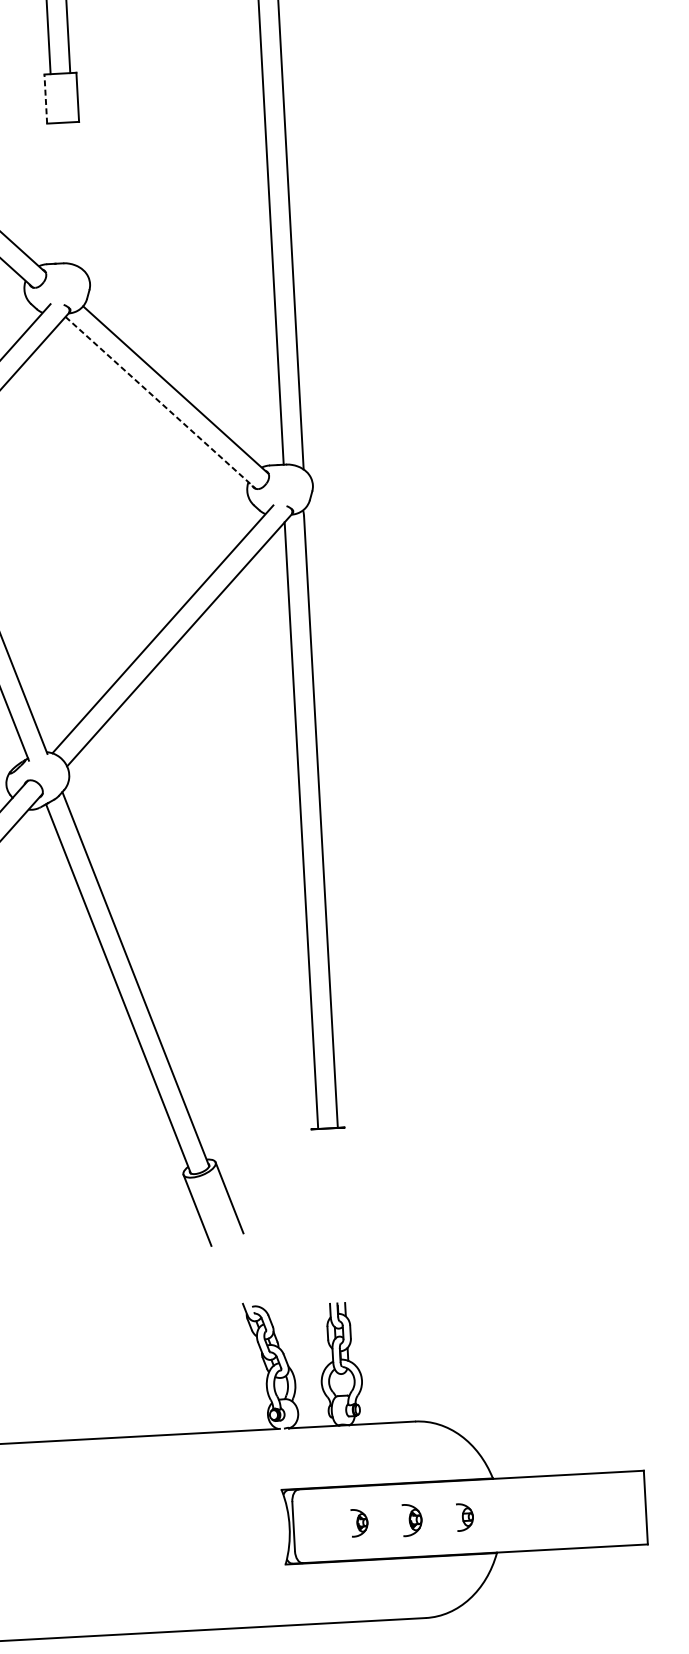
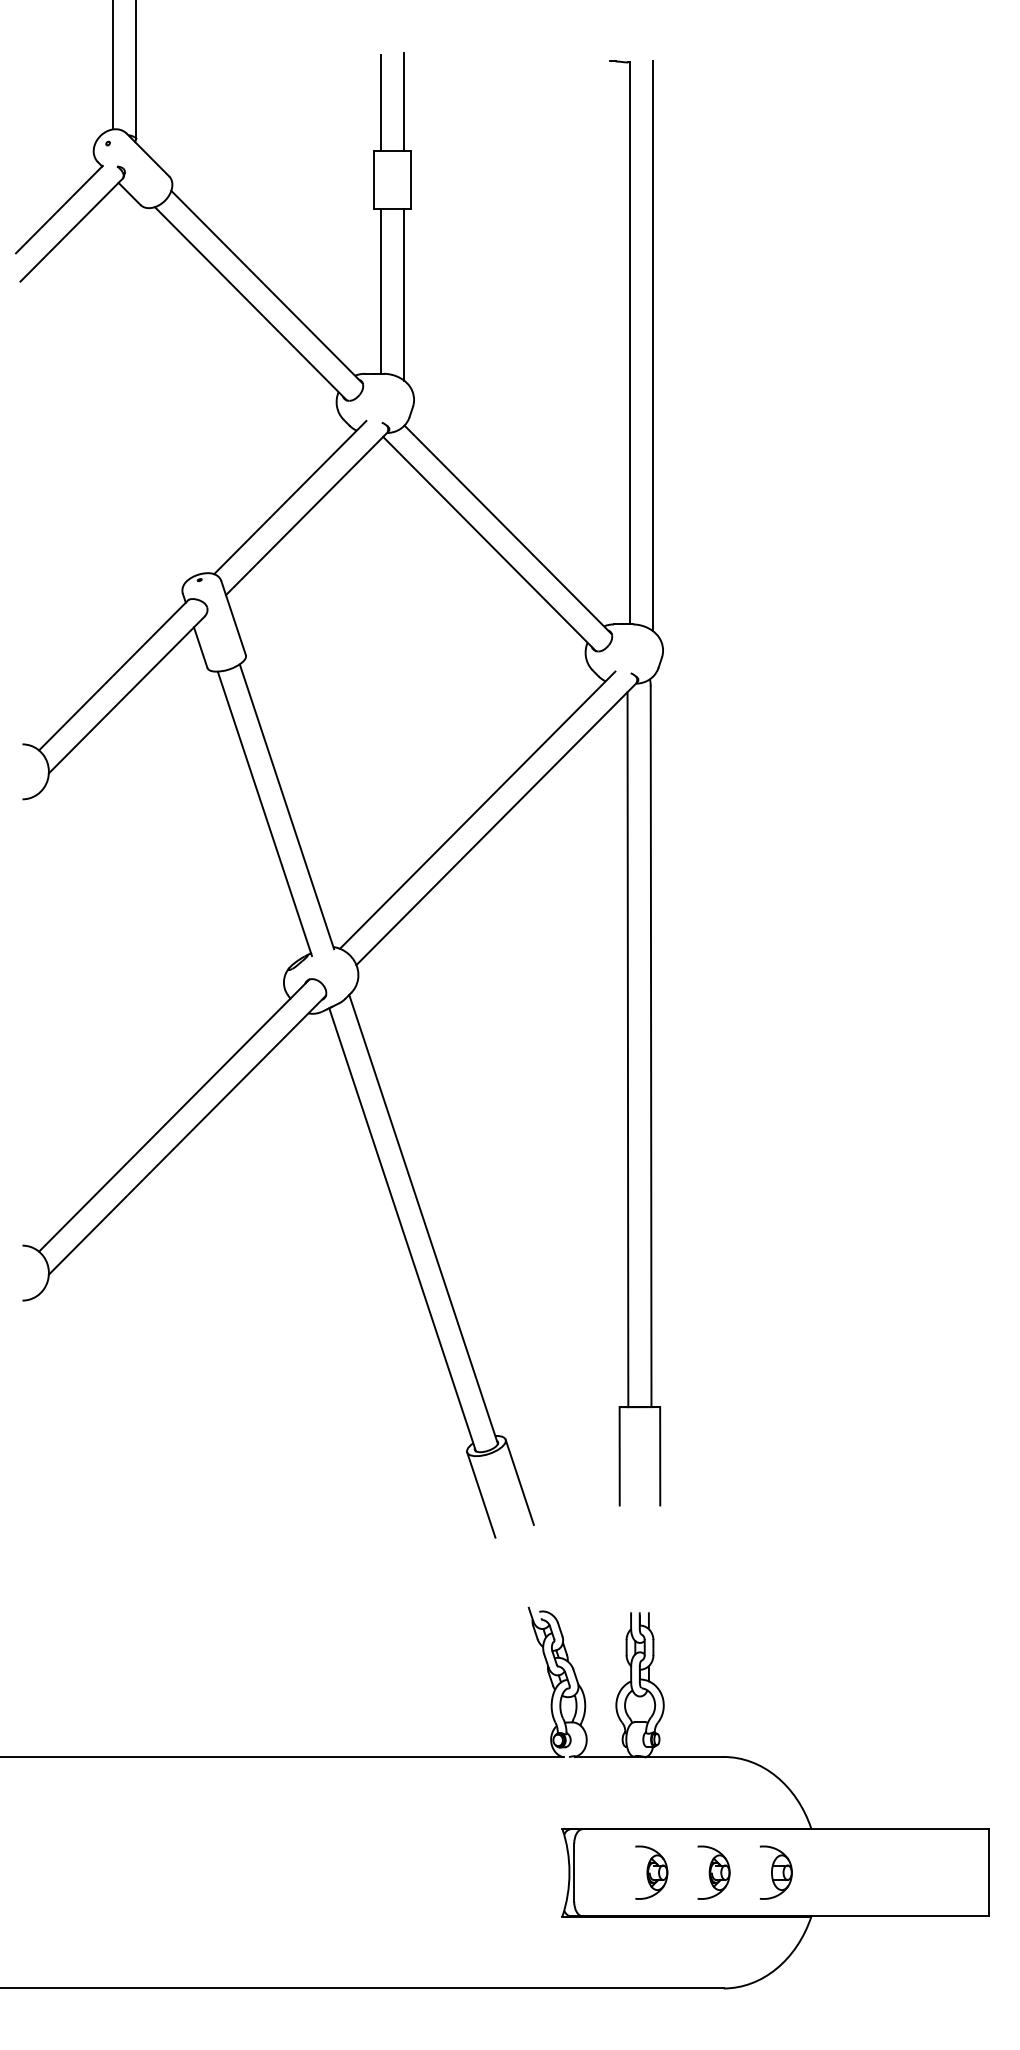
line: (45, 98) -> (373, 179), dashed -> solid
line: (57, 192) -> (381, 290), added
line: (77, 195) -> (404, 294), added
line: (160, 403) -> (489, 544), dashed -> solid
line: (347, 1169) -> (660, 1456), added
line: (312, 1171) -> (619, 1456), added
part: (464, 1517) -> (775, 1872), size x1.67
part: (411, 1520) -> (713, 1872), size x1.43
part: (359, 1522) -> (651, 1872), size x1.67

